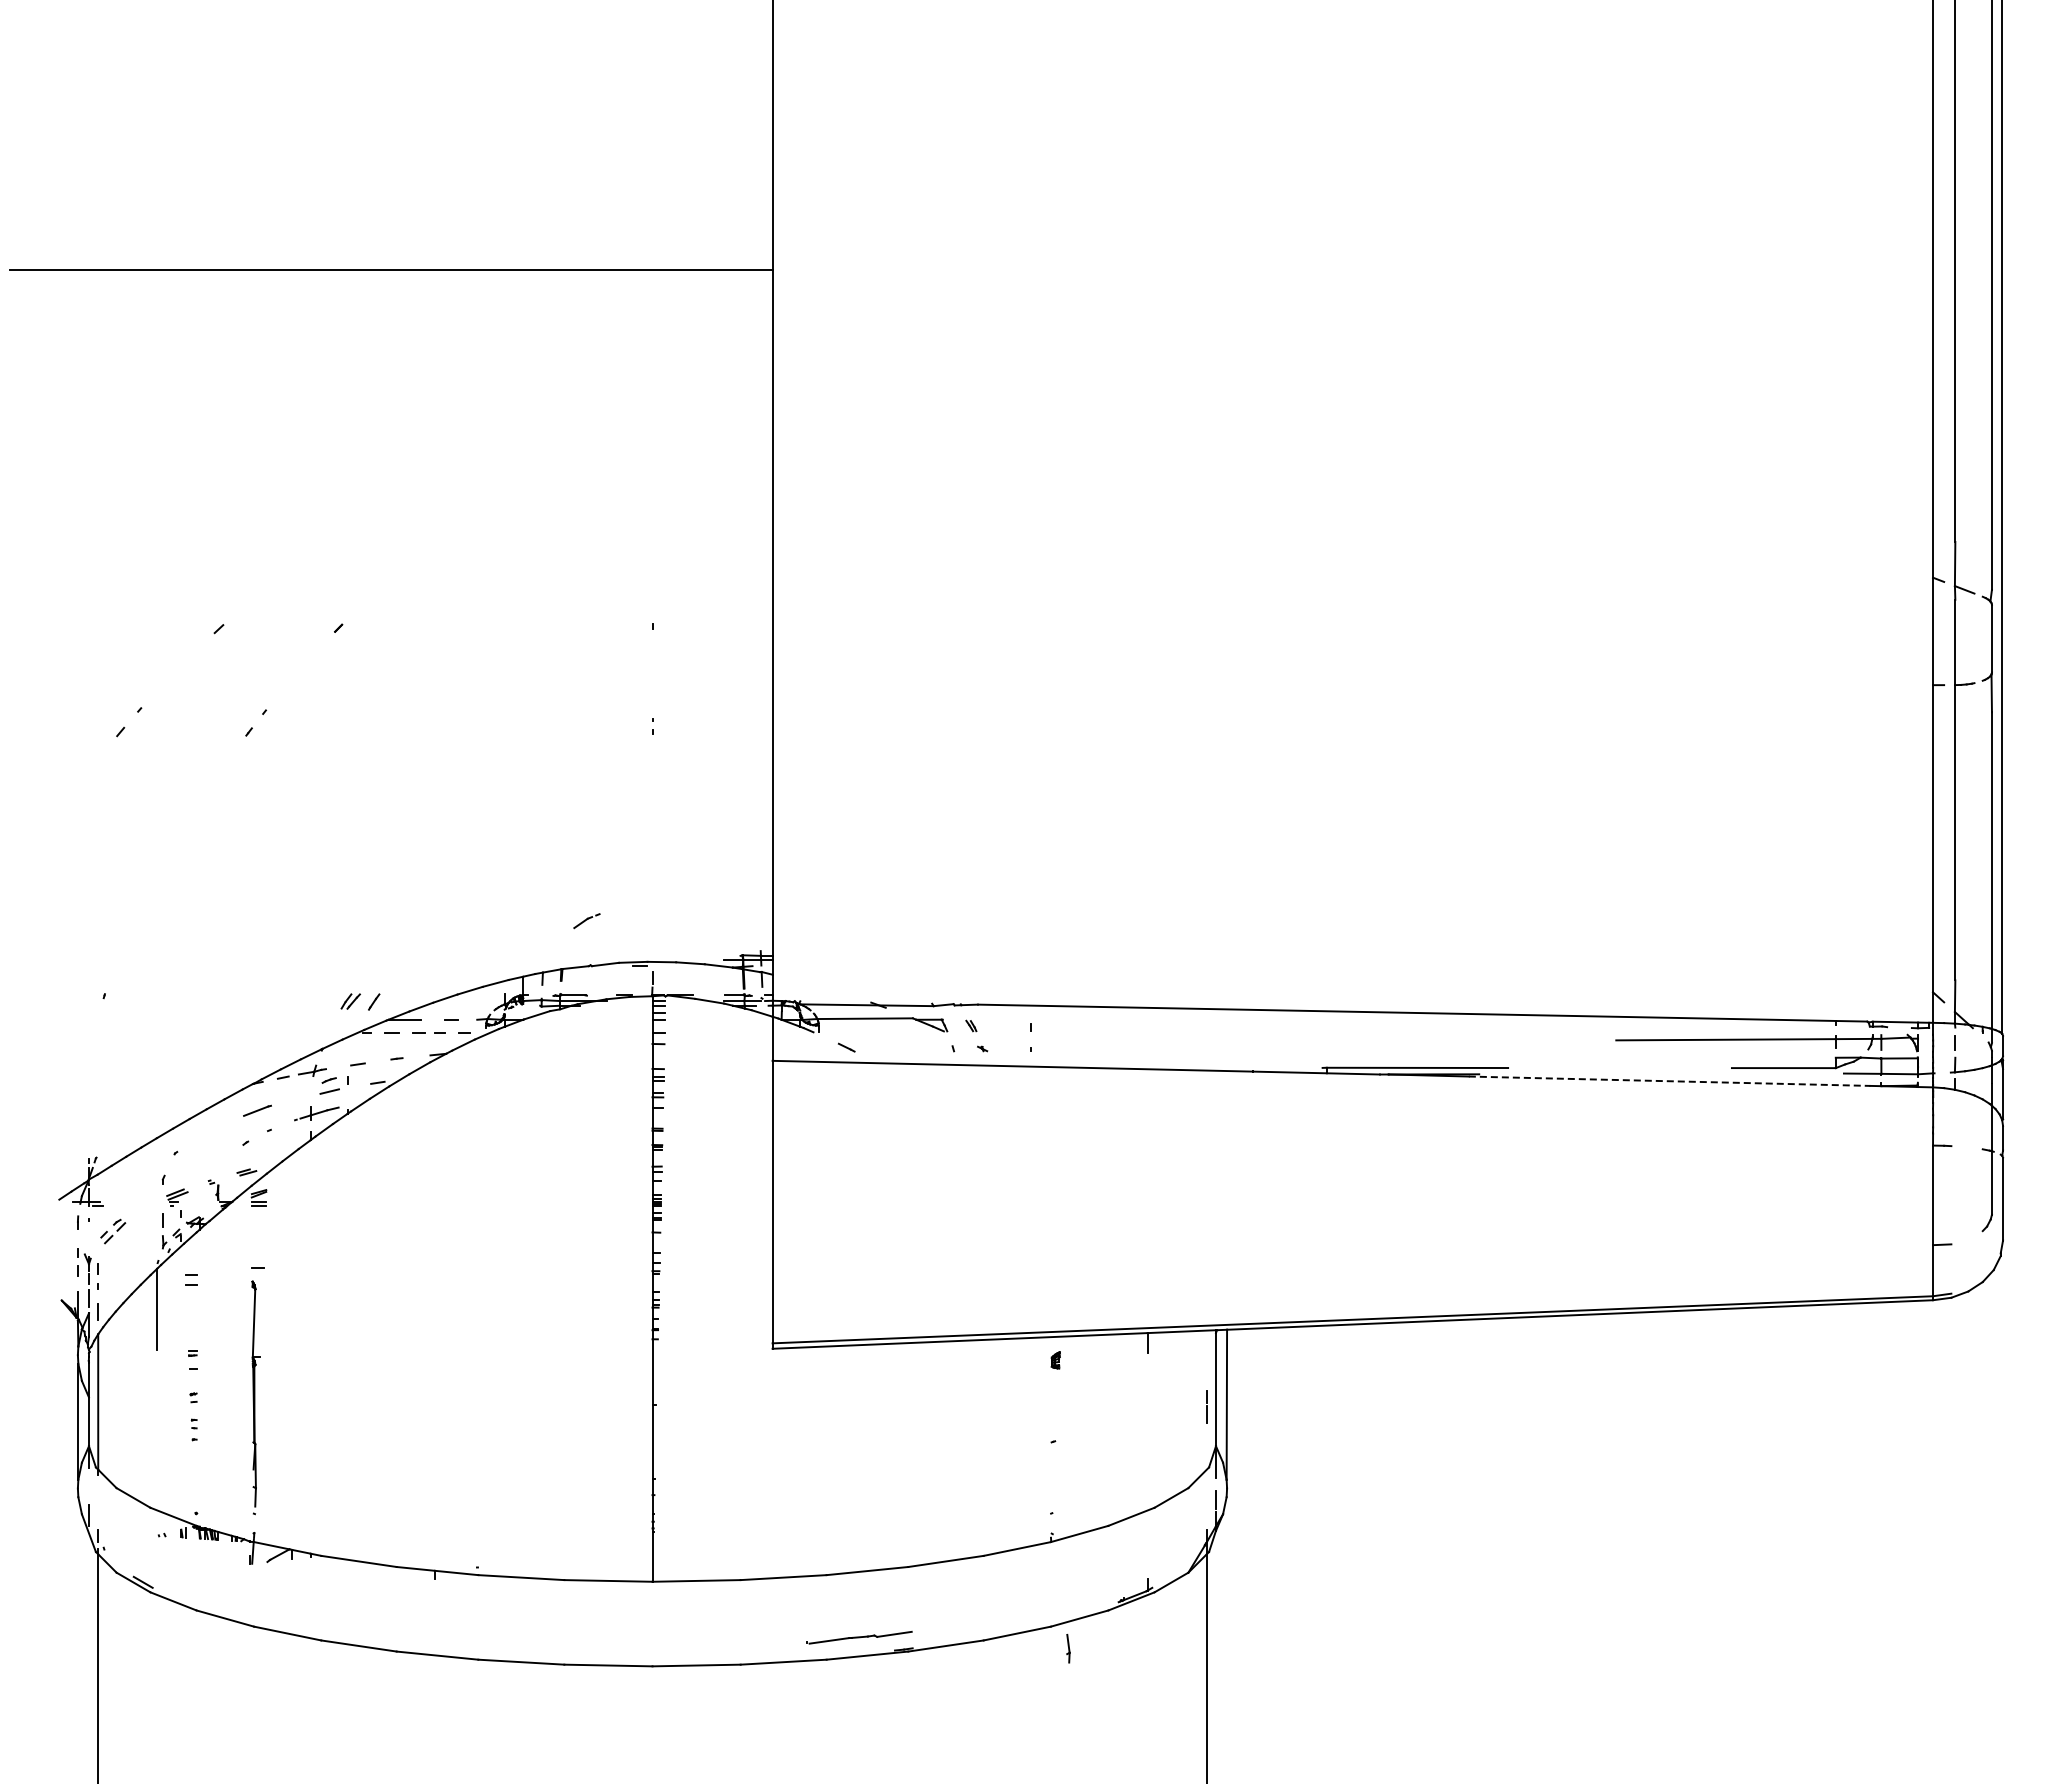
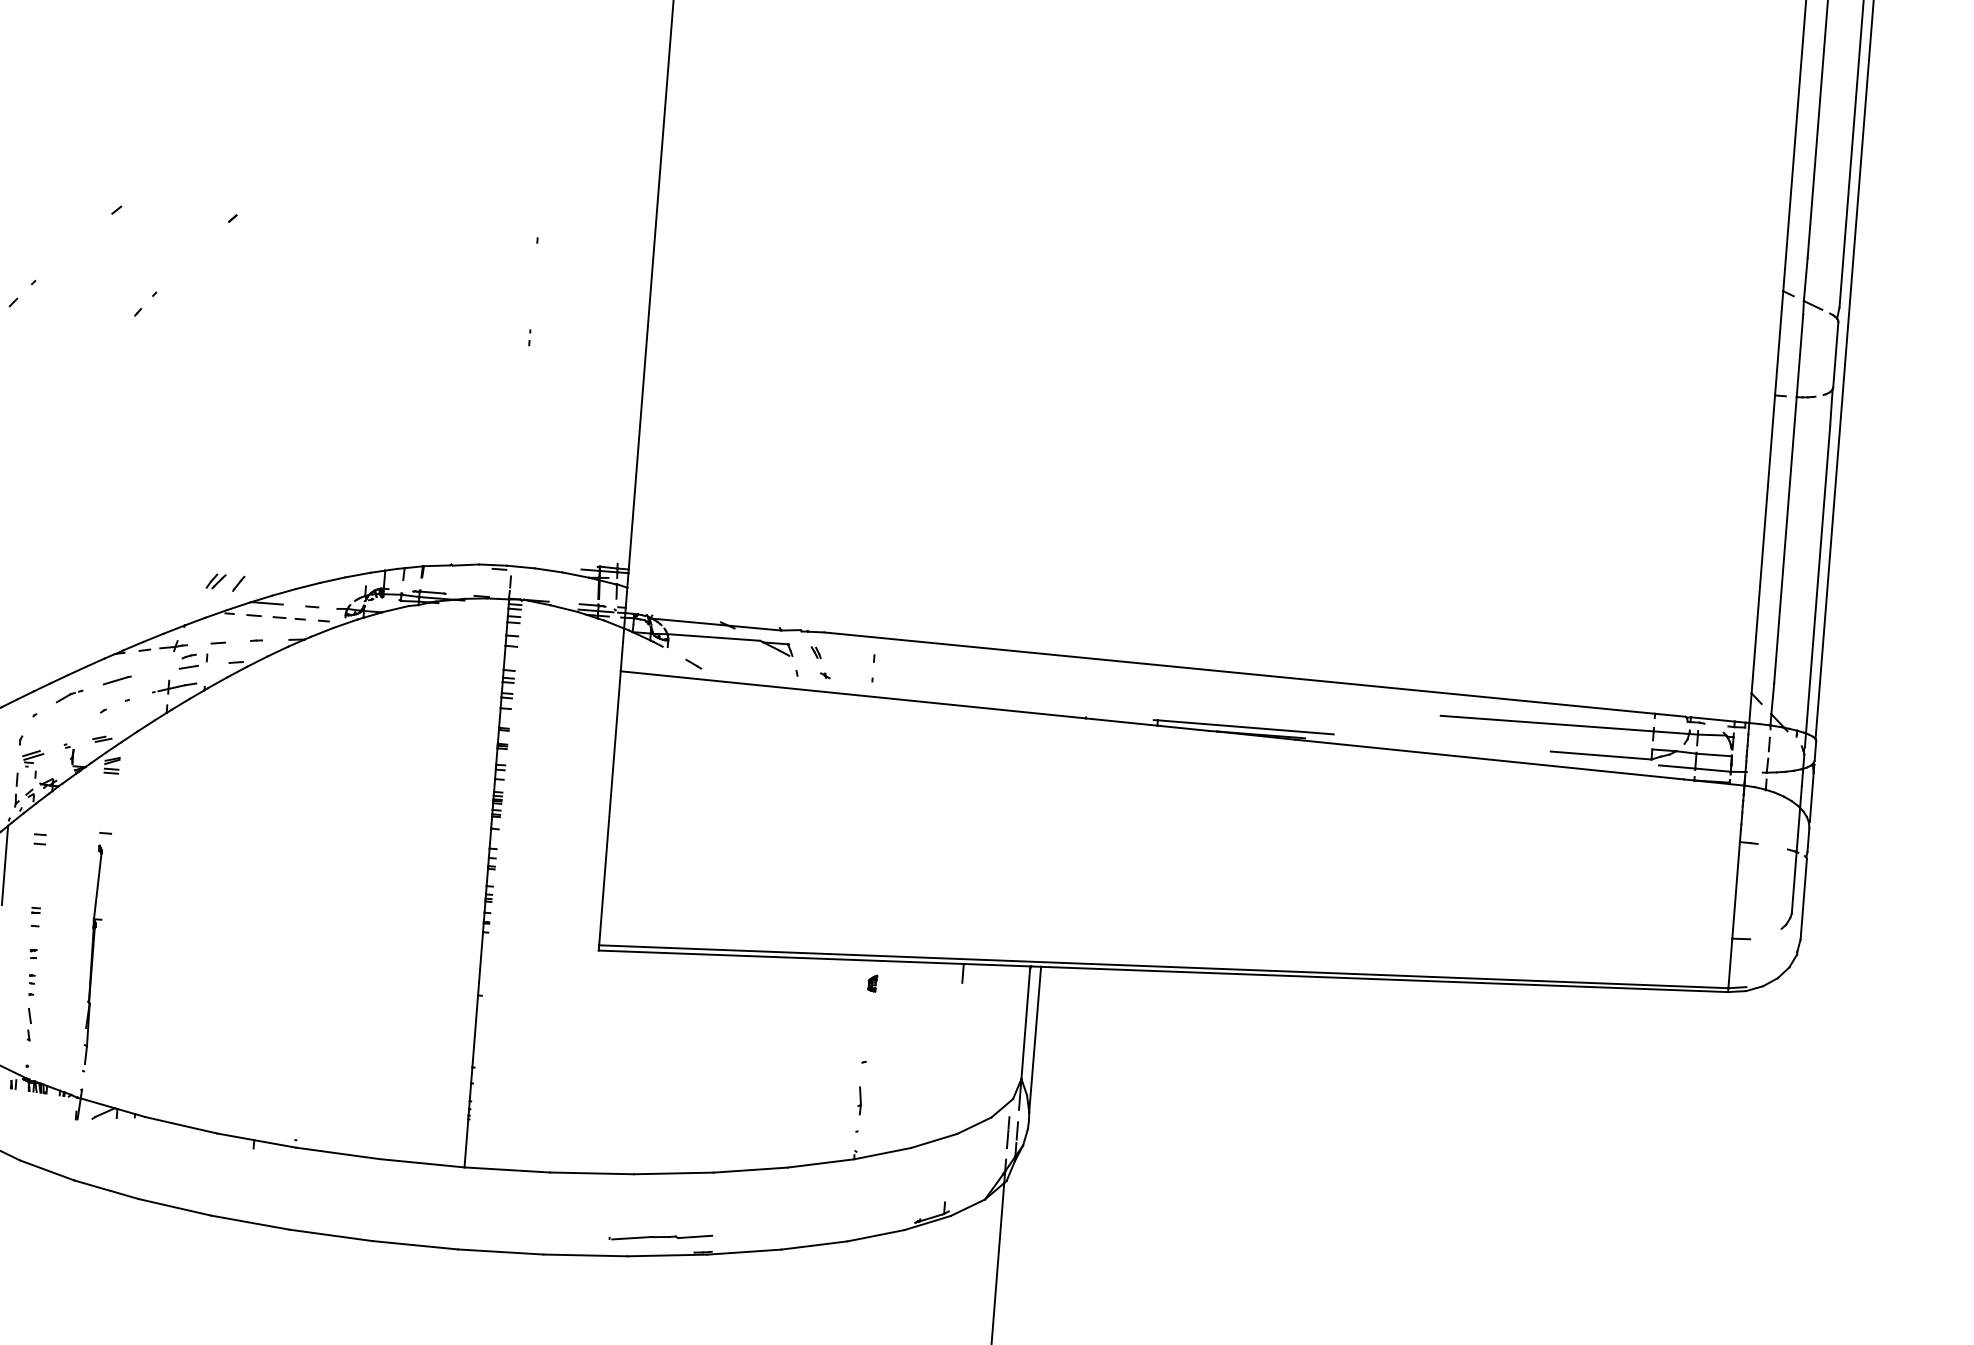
part: (586, 921) -> (69, 696), moved
line: (1669, 1081) -> (1489, 759), dashed -> solid
line: (1206, 1406) -> (1008, 1131), moved
part: (194, 1470) -> (28, 1024), added
part: (1068, 1648) -> (860, 1100), moved

